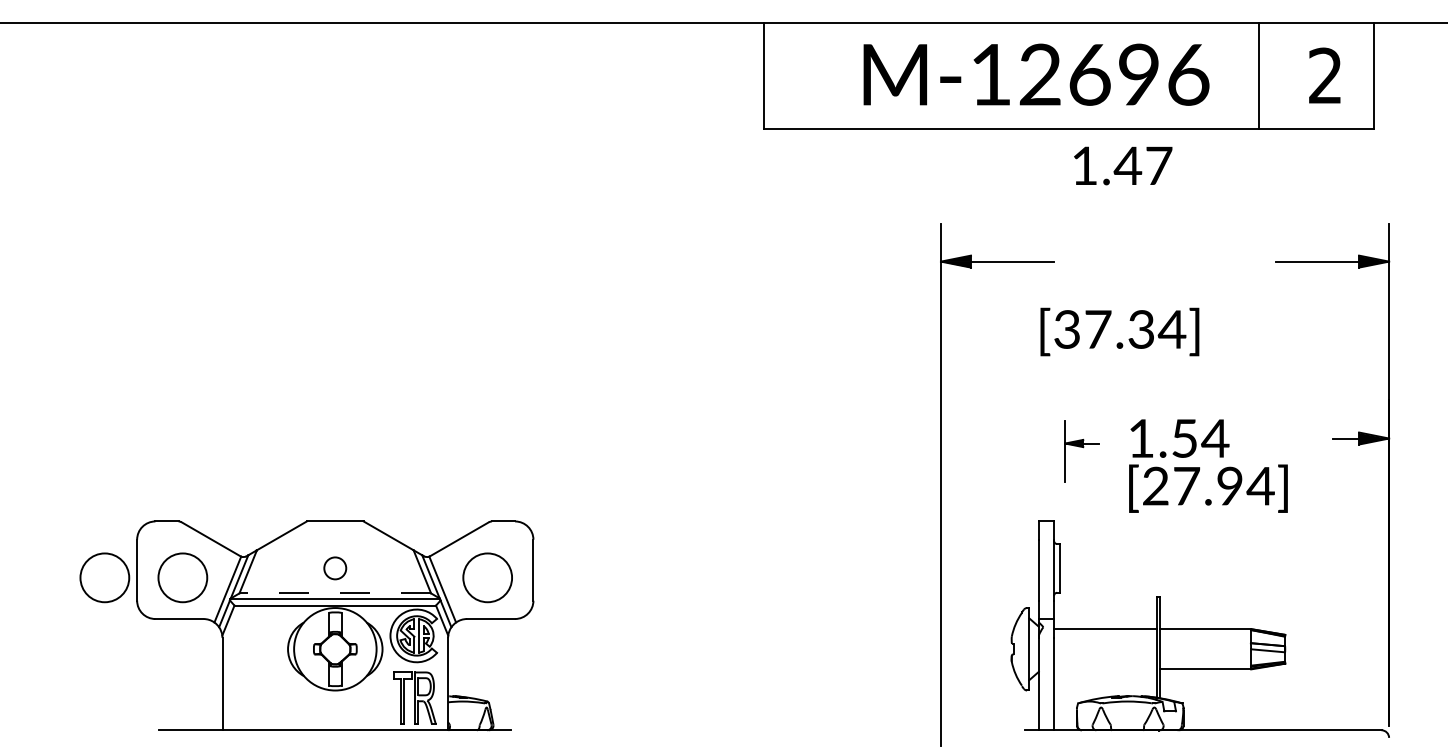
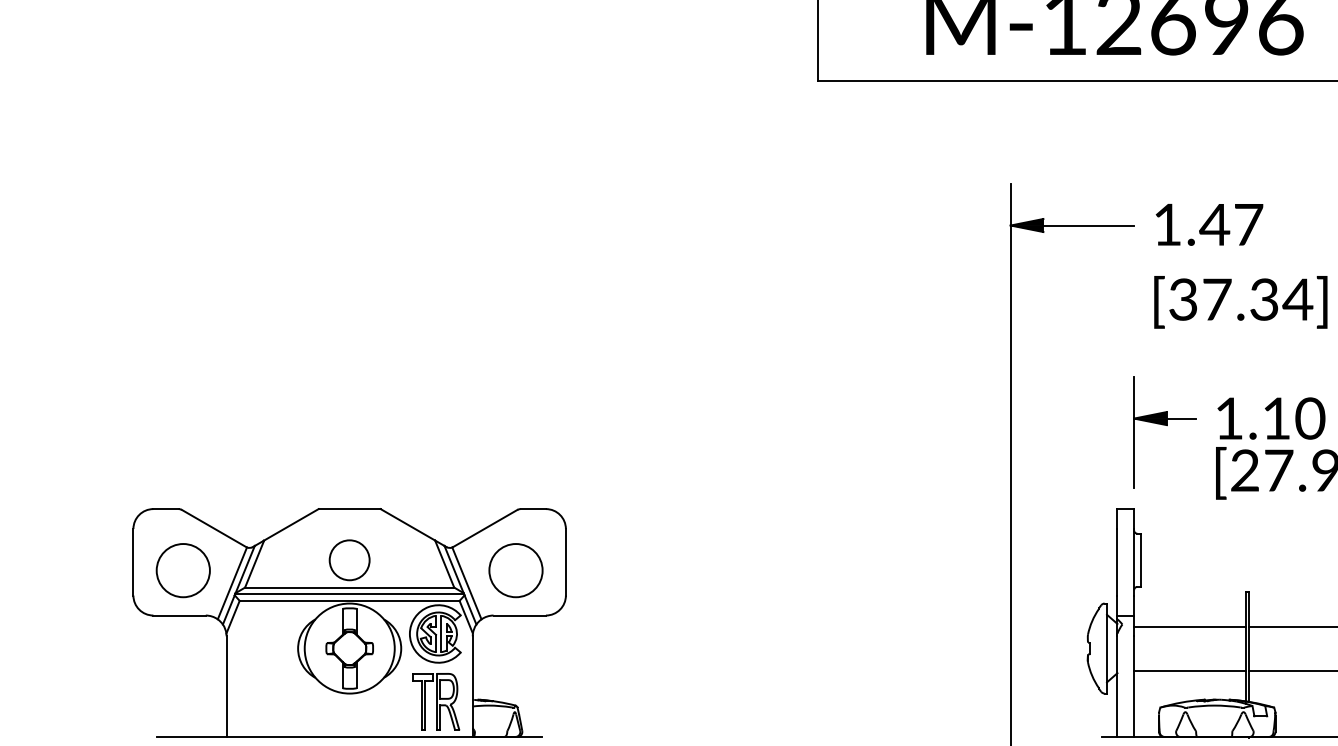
text: (1123, 165) -> (1209, 224), moved
text: (1119, 331) -> (1240, 301), moved
text: (1200, 438) -> (1293, 418), 1.54 -> 1.10
part: (1081, 450) -> (1164, 431), size x1.67
circle: (335, 568) -> (349, 560), size x1.67
circle: (104, 577) -> (97, 570), removed
line: (335, 593) -> (349, 587), dashed -> solid
line: (1105, 669) -> (1190, 670), added

